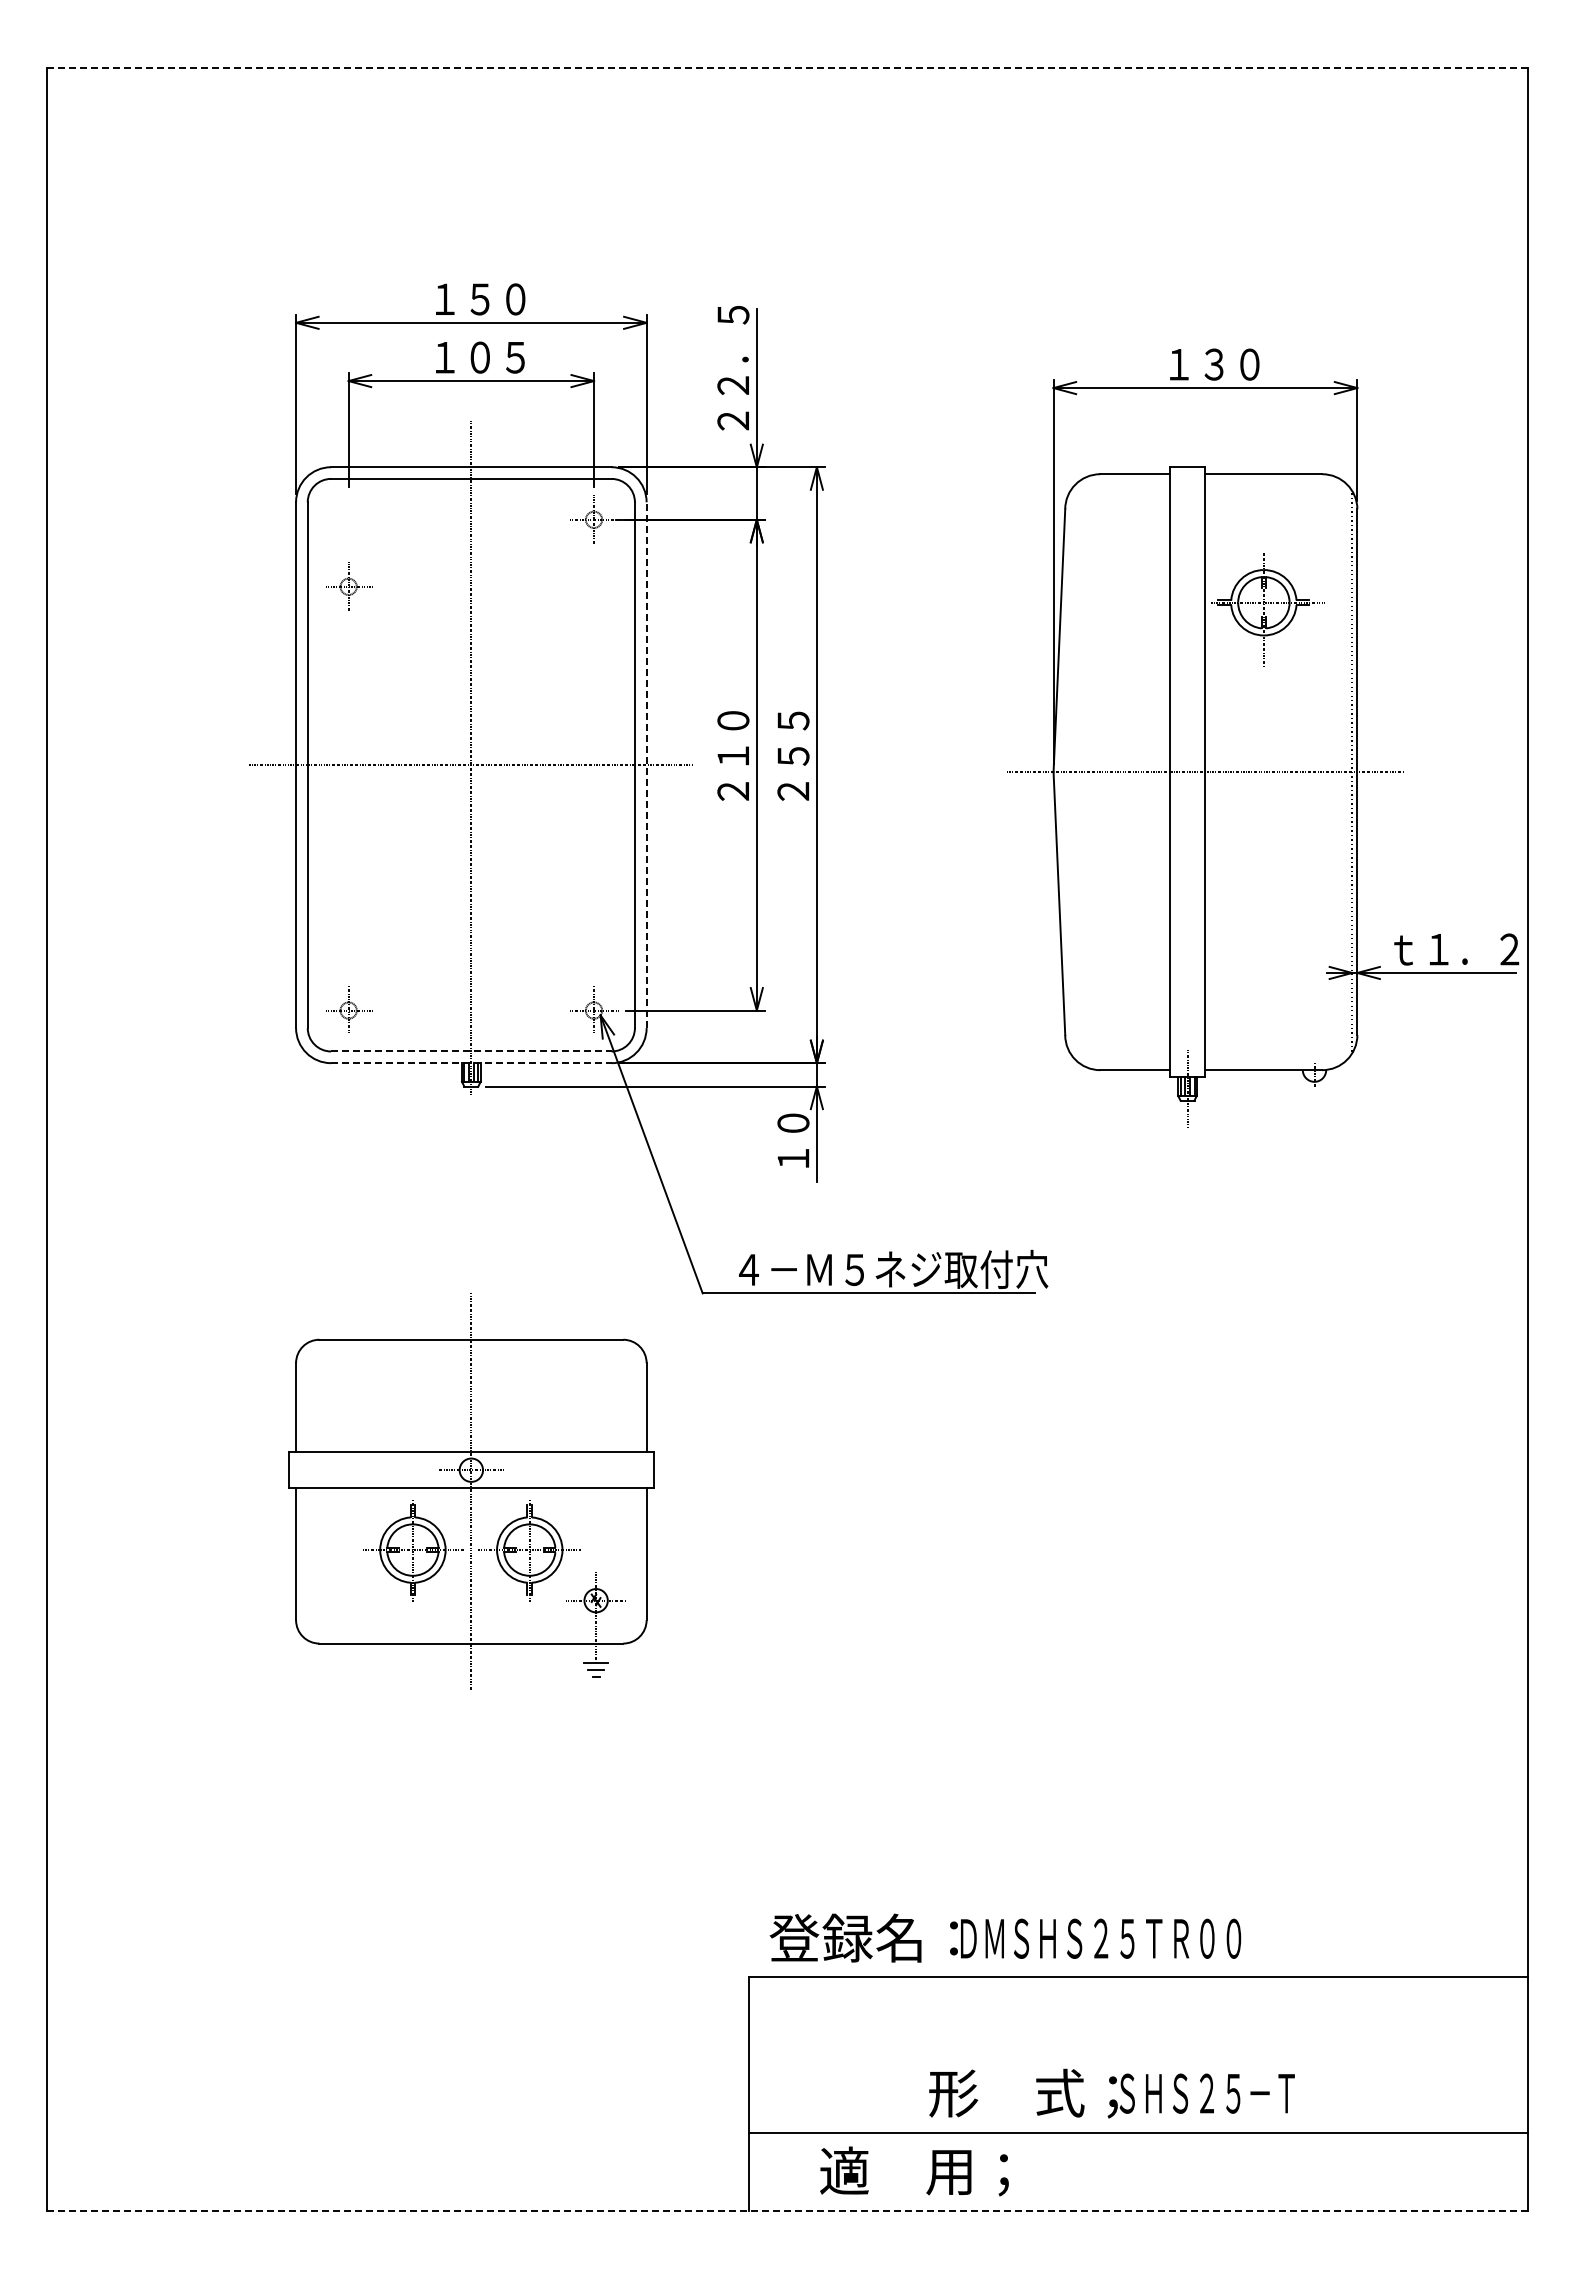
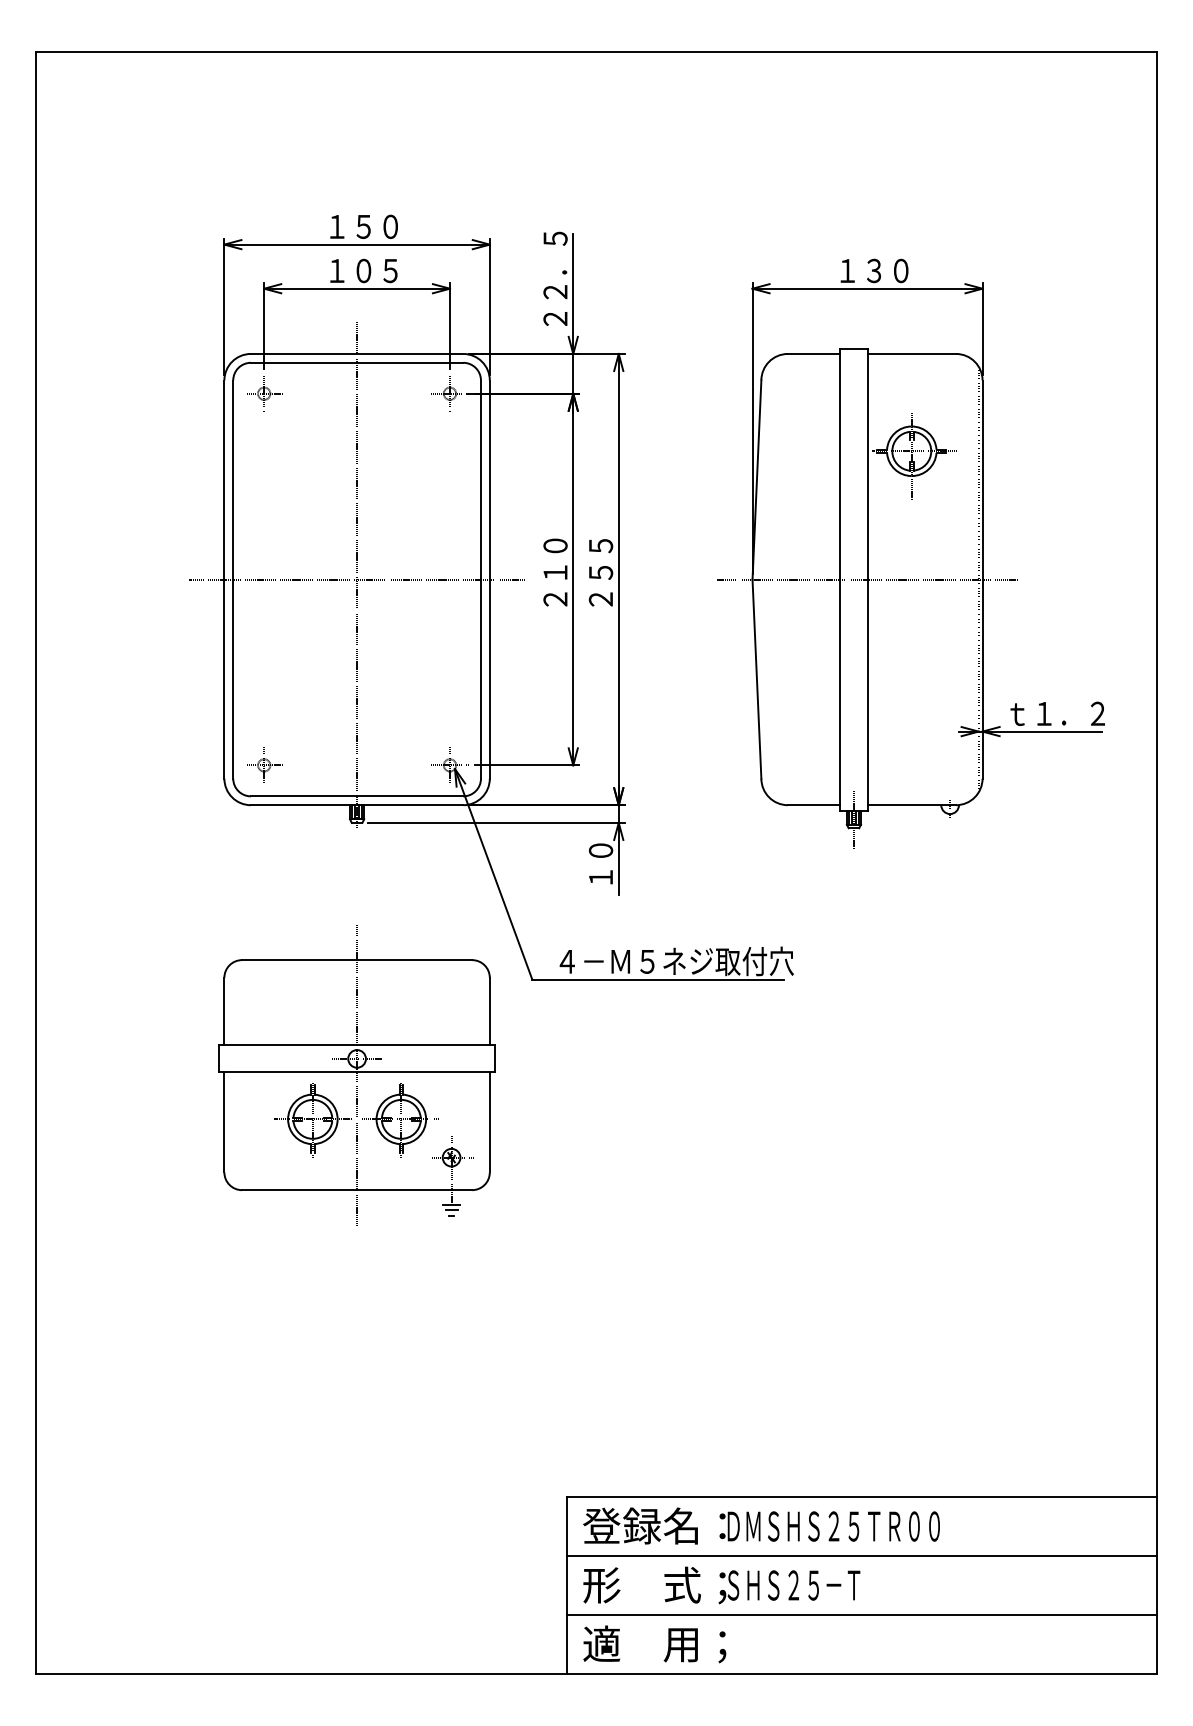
line: (787, 68) -> (596, 52), dashed -> solid
part: (349, 586) -> (264, 393), moved
part: (1263, 737) -> (911, 553), moved
line: (646, 765) -> (489, 579), dashed -> solid
line: (471, 1051) -> (357, 796), dashed -> solid
line: (471, 1063) -> (357, 805), dashed -> solid
part: (471, 1491) -> (357, 1075), moved
text: (1005, 1937) -> (761, 1525), moved
line: (1137, 2054) -> (861, 1555), added
text: (1111, 2093) -> (721, 1585), moved
text: (914, 2171) -> (654, 1644), moved
line: (787, 2210) -> (596, 1673), dashed -> solid

